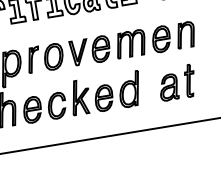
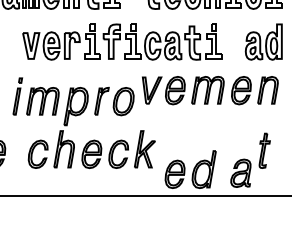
part: (133, 43) -> (210, 90), moved
part: (168, 86) -> (240, 172), moved
part: (117, 91) -> (190, 169), moved

